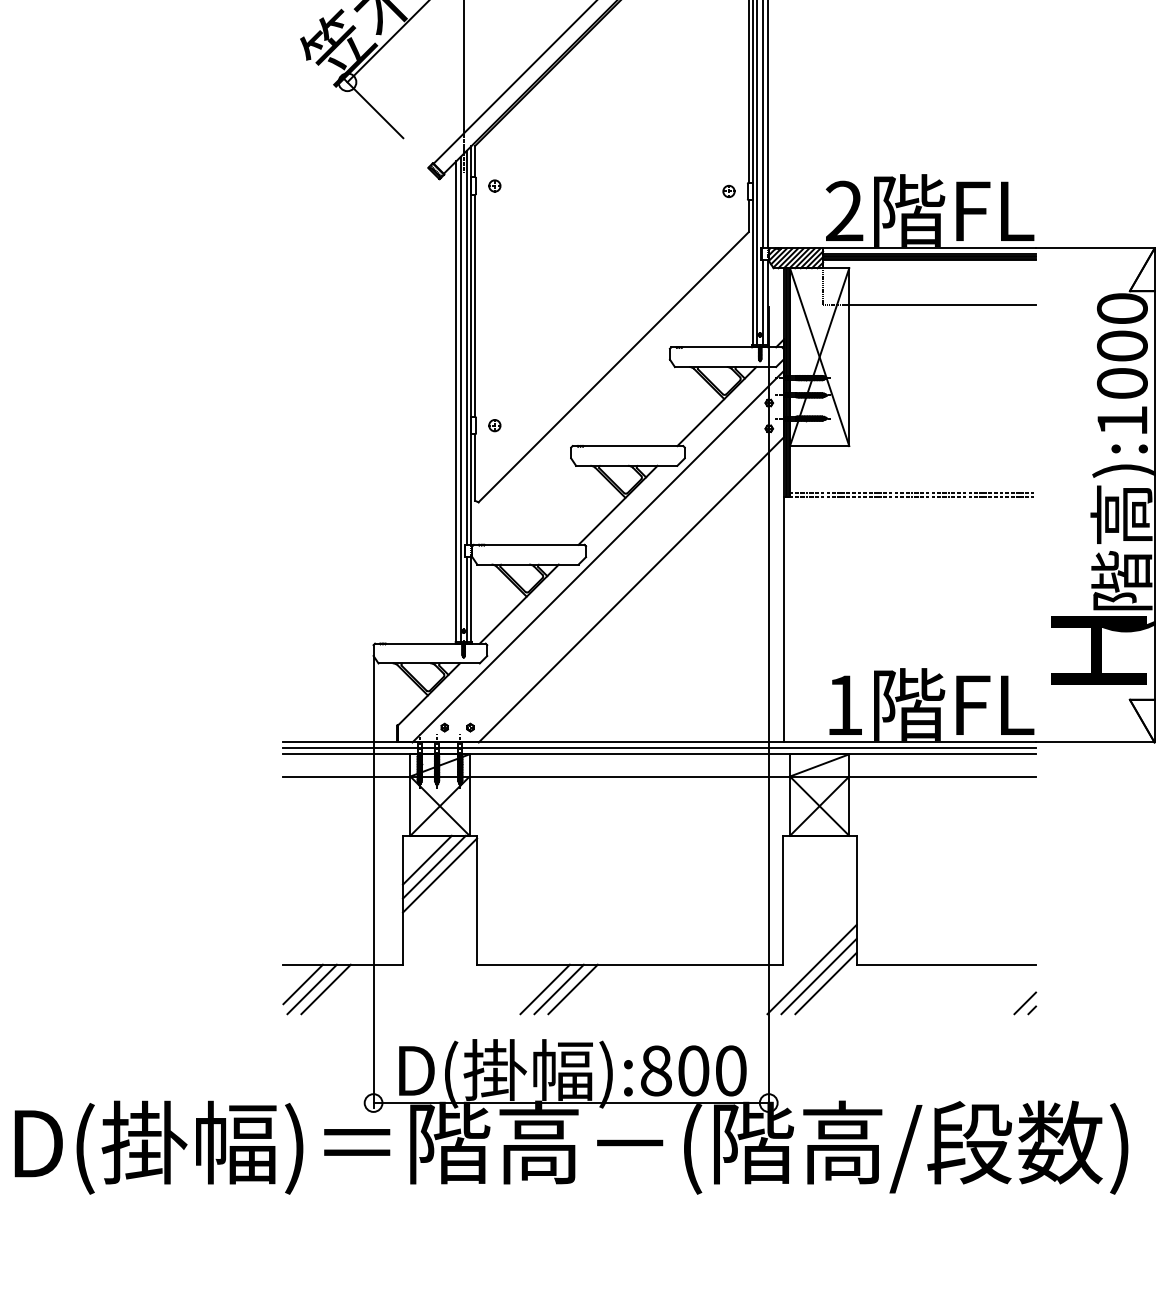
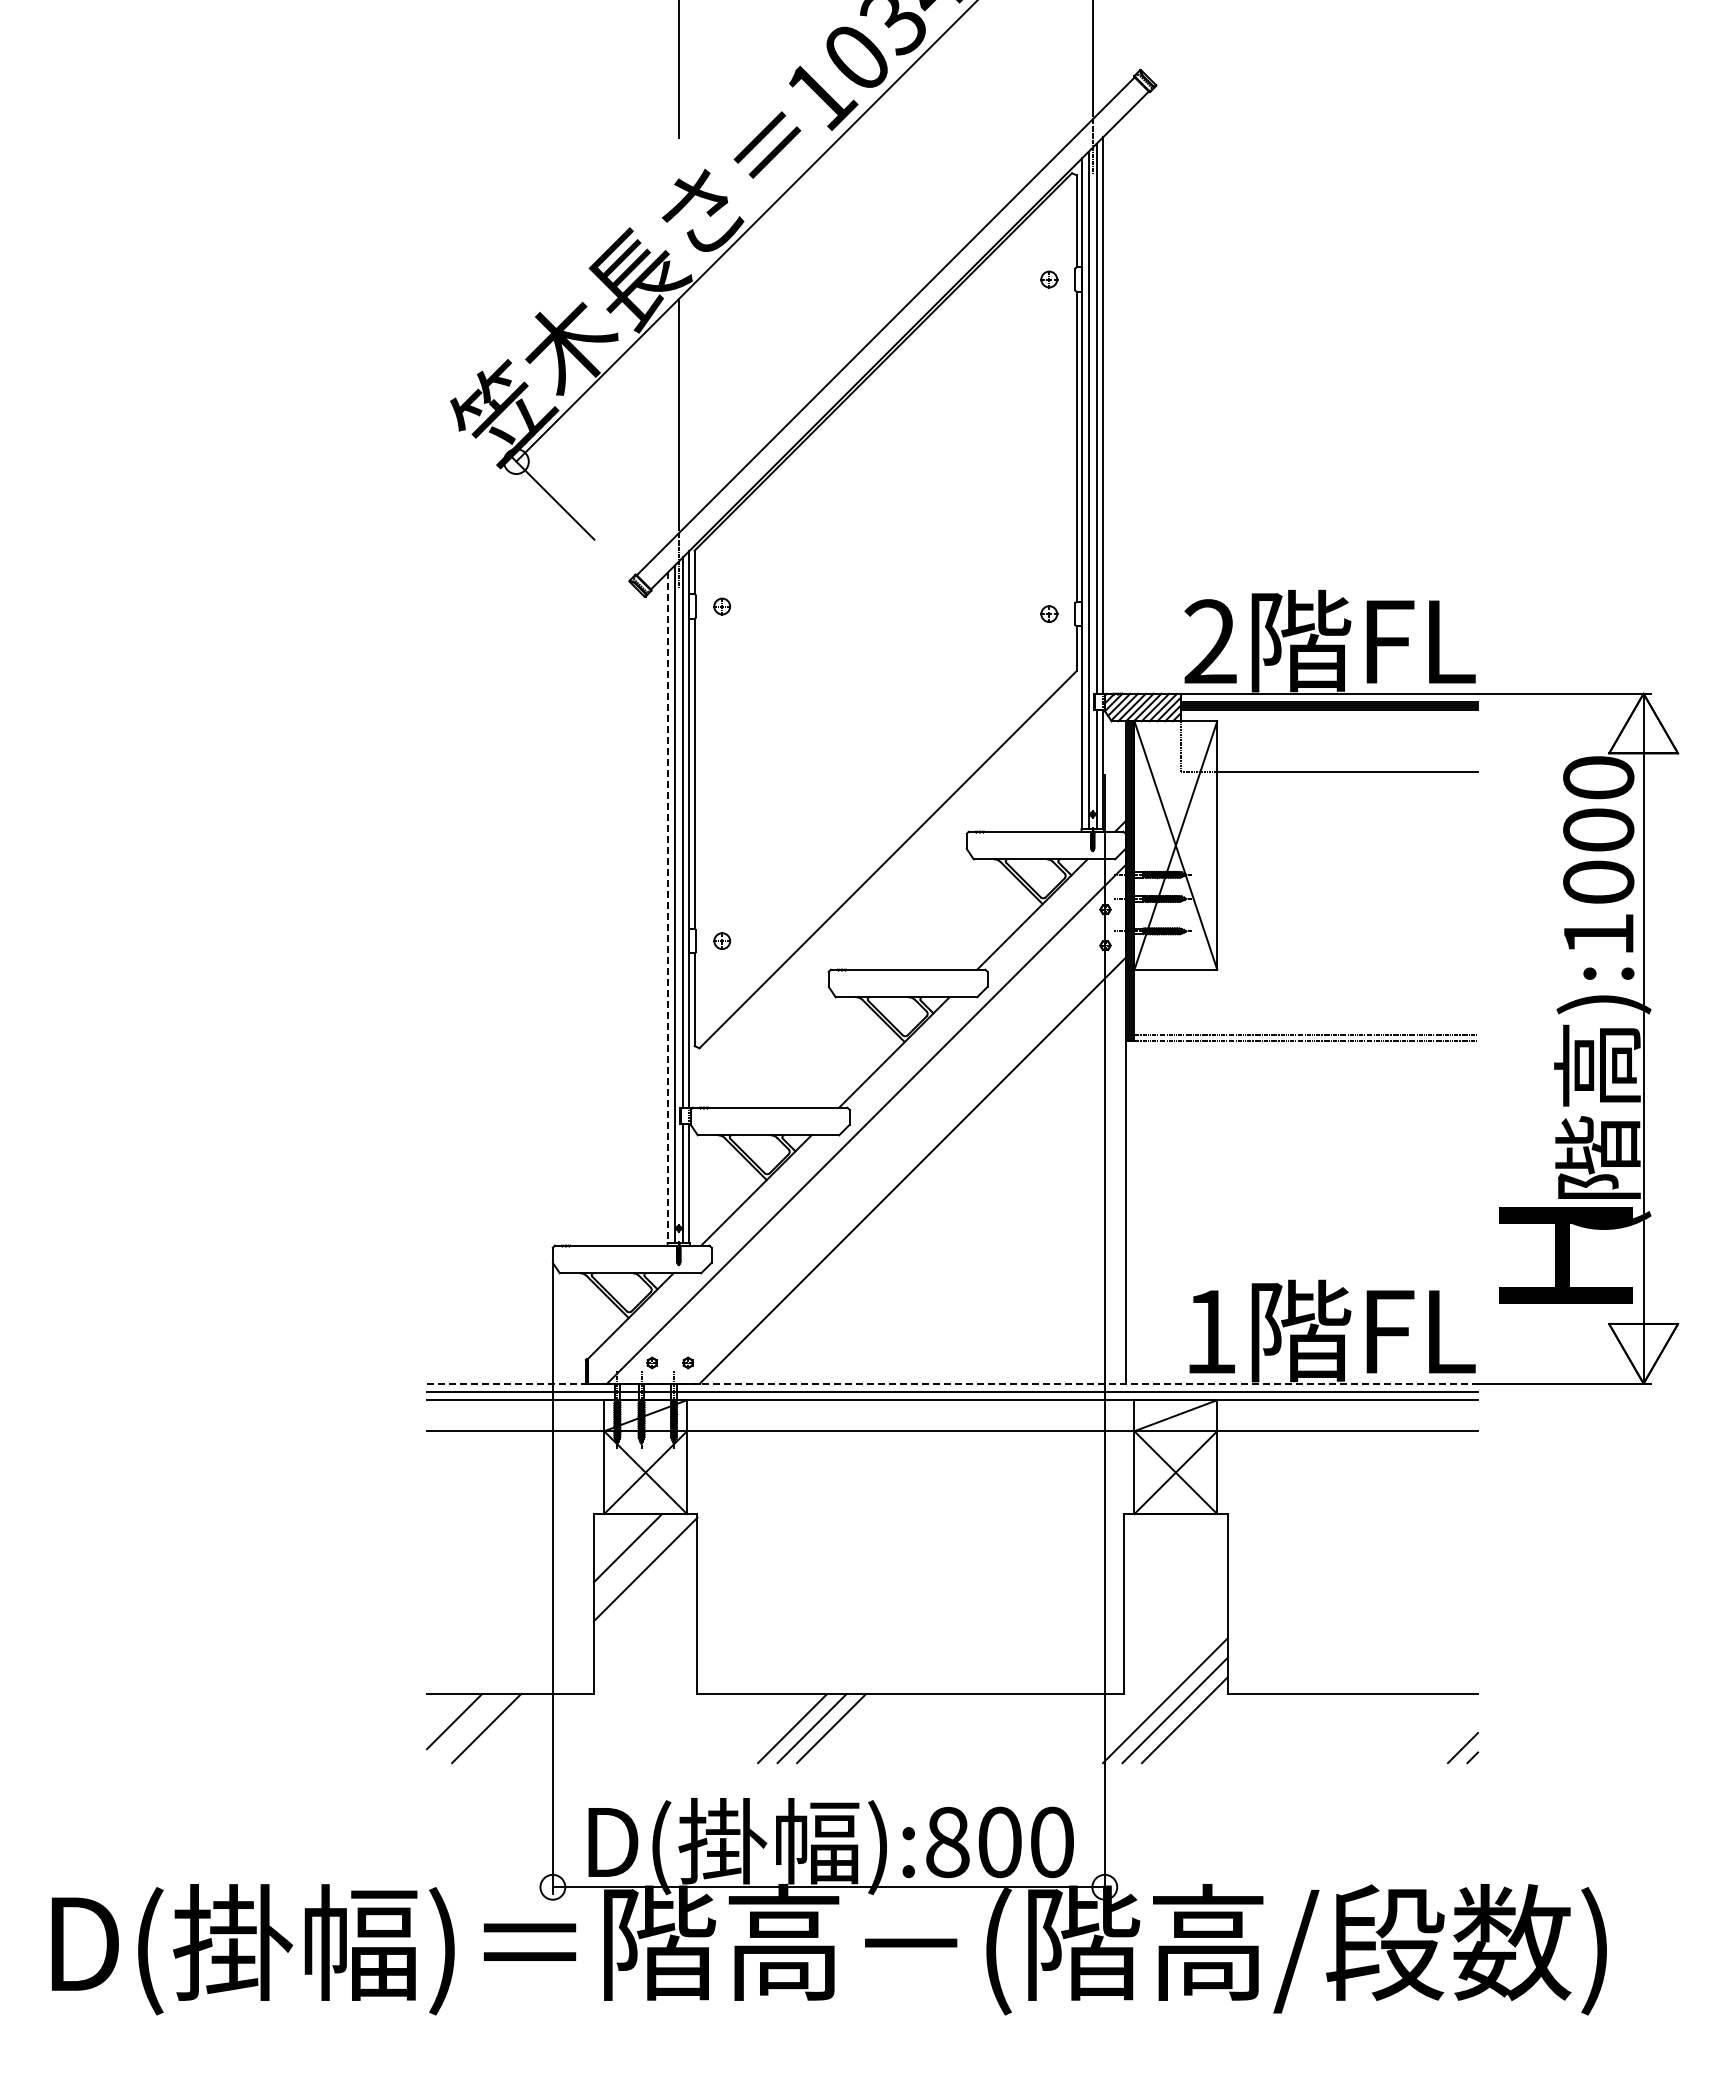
line: (456, 401) -> (668, 907), solid -> dashed
line: (659, 742) -> (952, 1383), solid -> dashed
line: (434, 866) -> (637, 1557), removed
line: (311, 989) -> (466, 1728), removed

